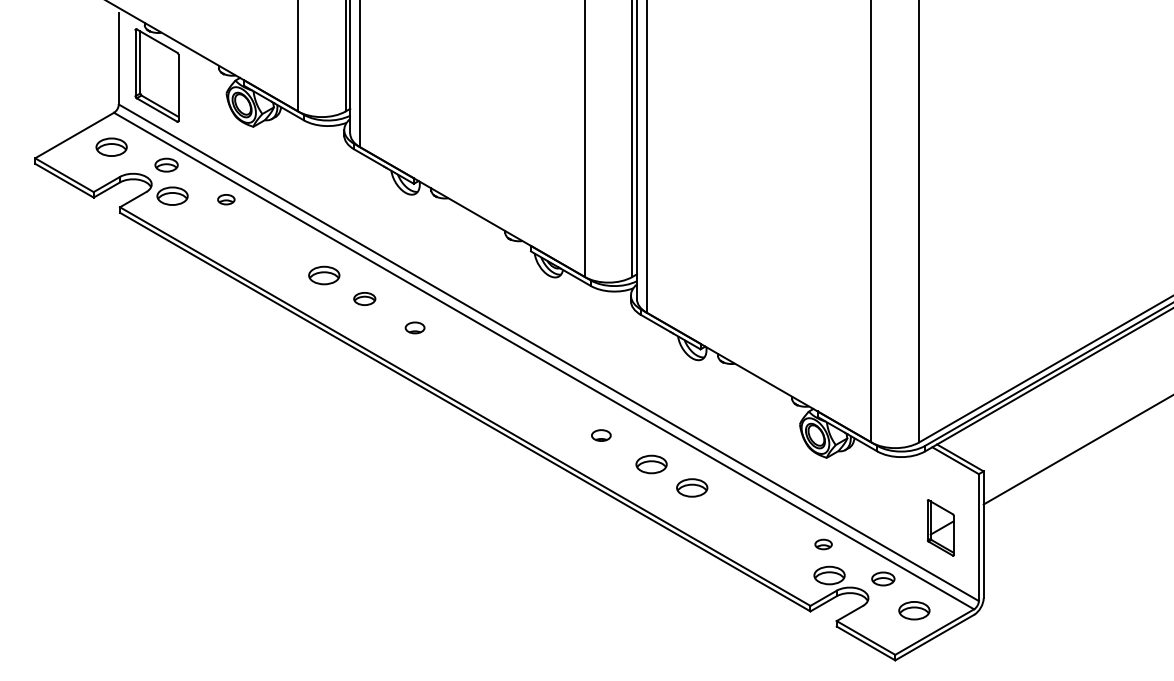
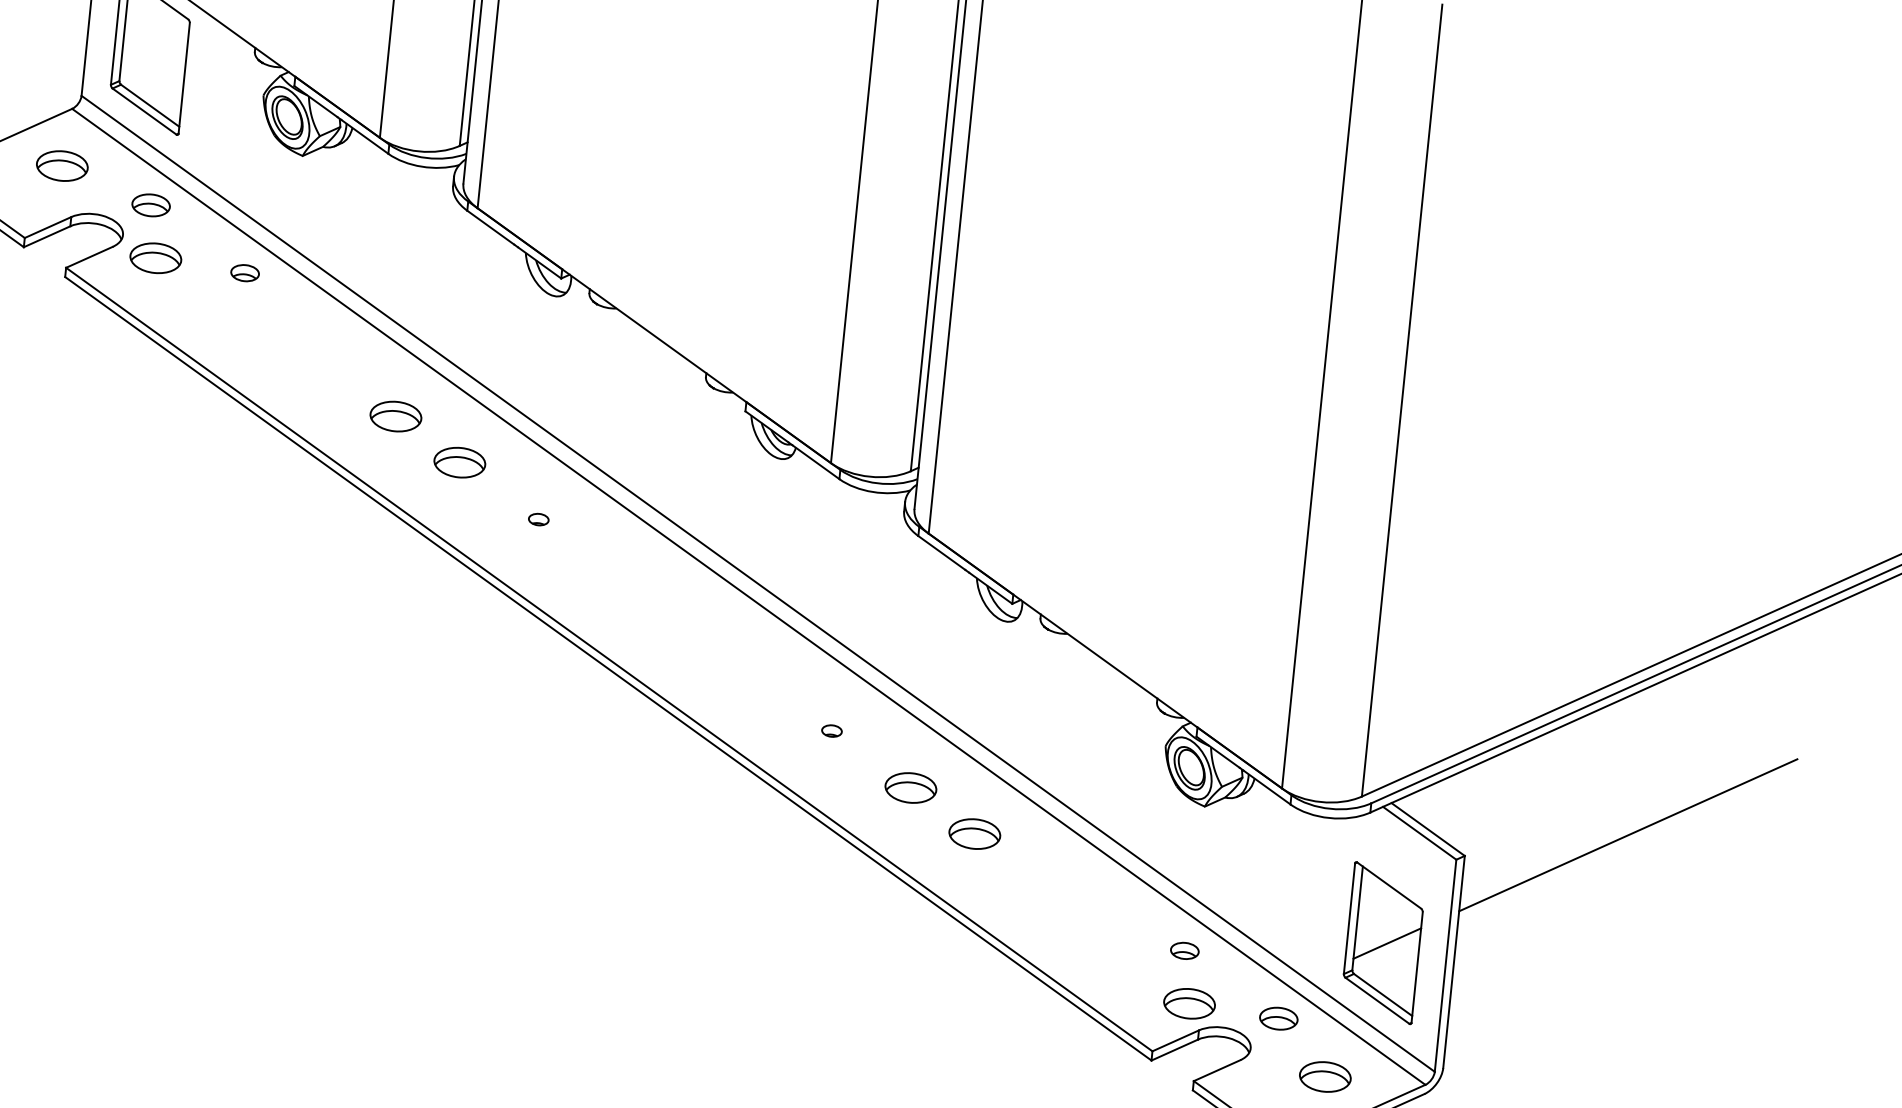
part: (364, 298) -> (459, 461), size x1.43
part: (414, 327) -> (537, 518), size x0.62
part: (601, 435) -> (832, 731), size x0.62
part: (940, 527) -> (1383, 942), size x1.67

